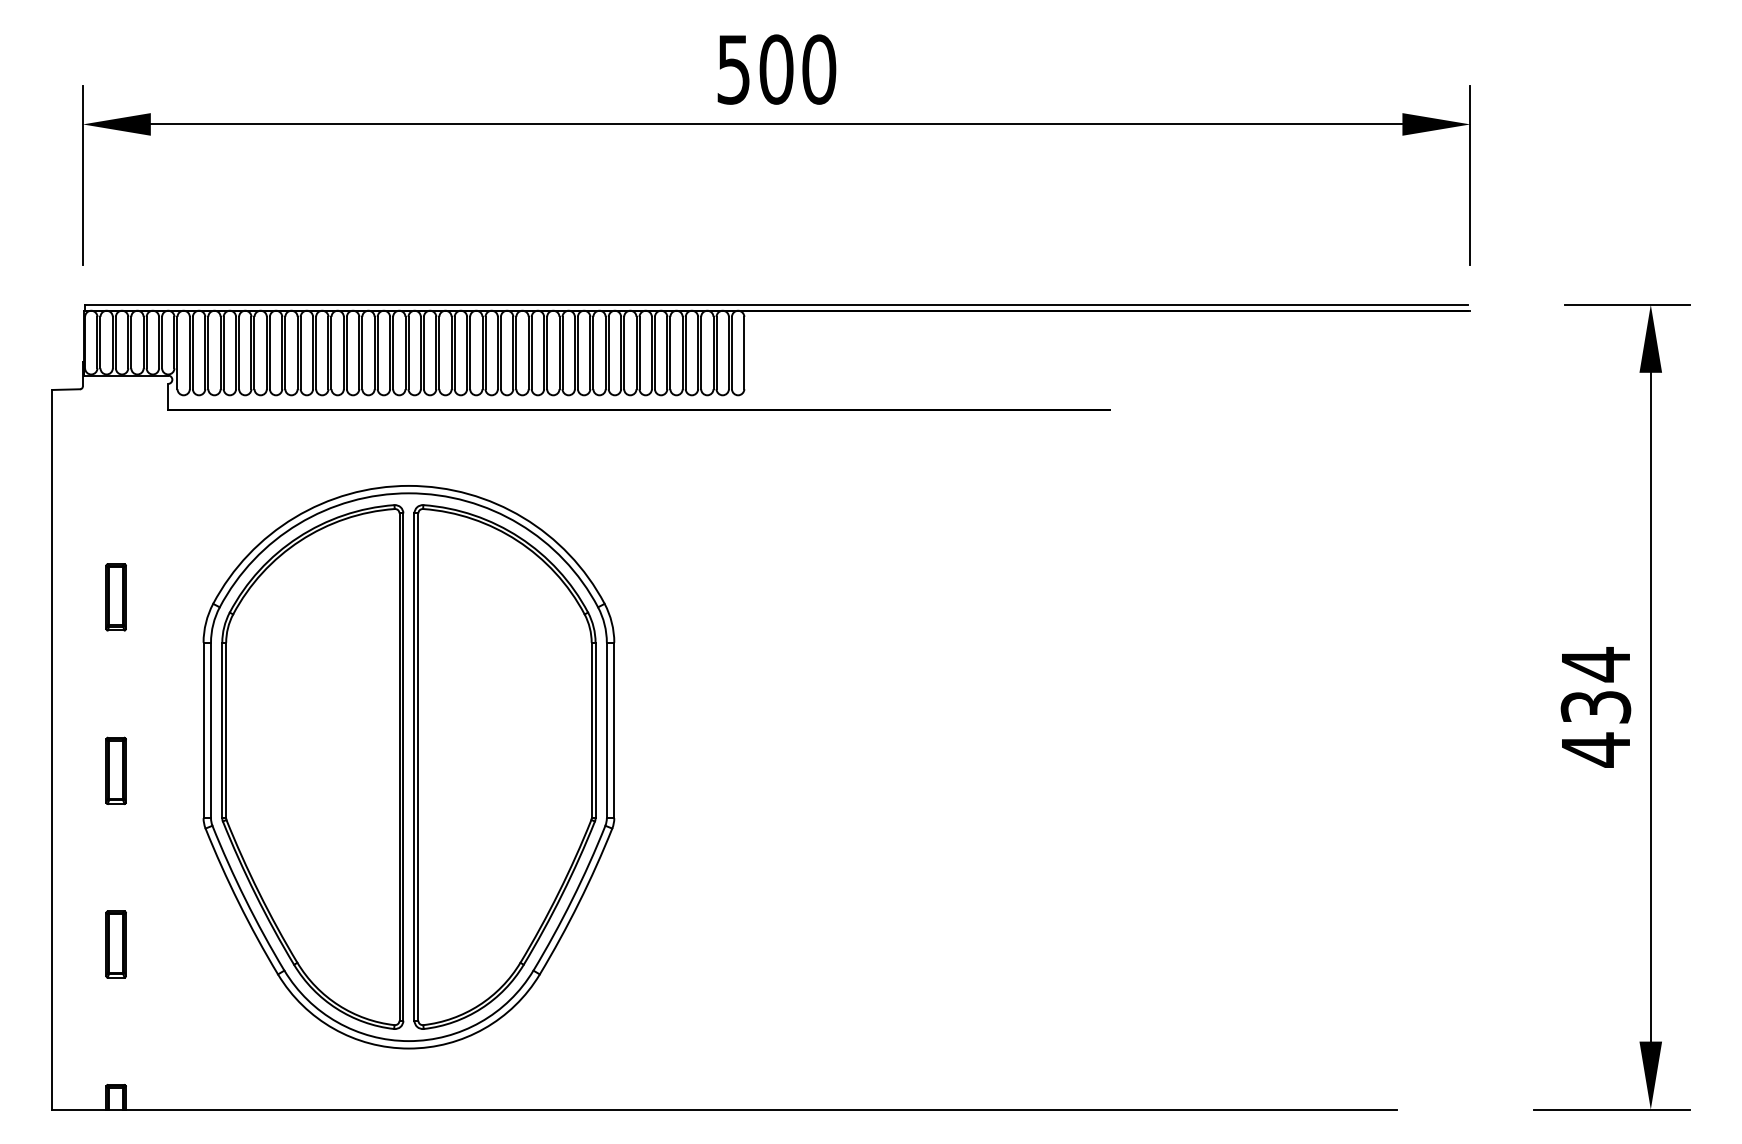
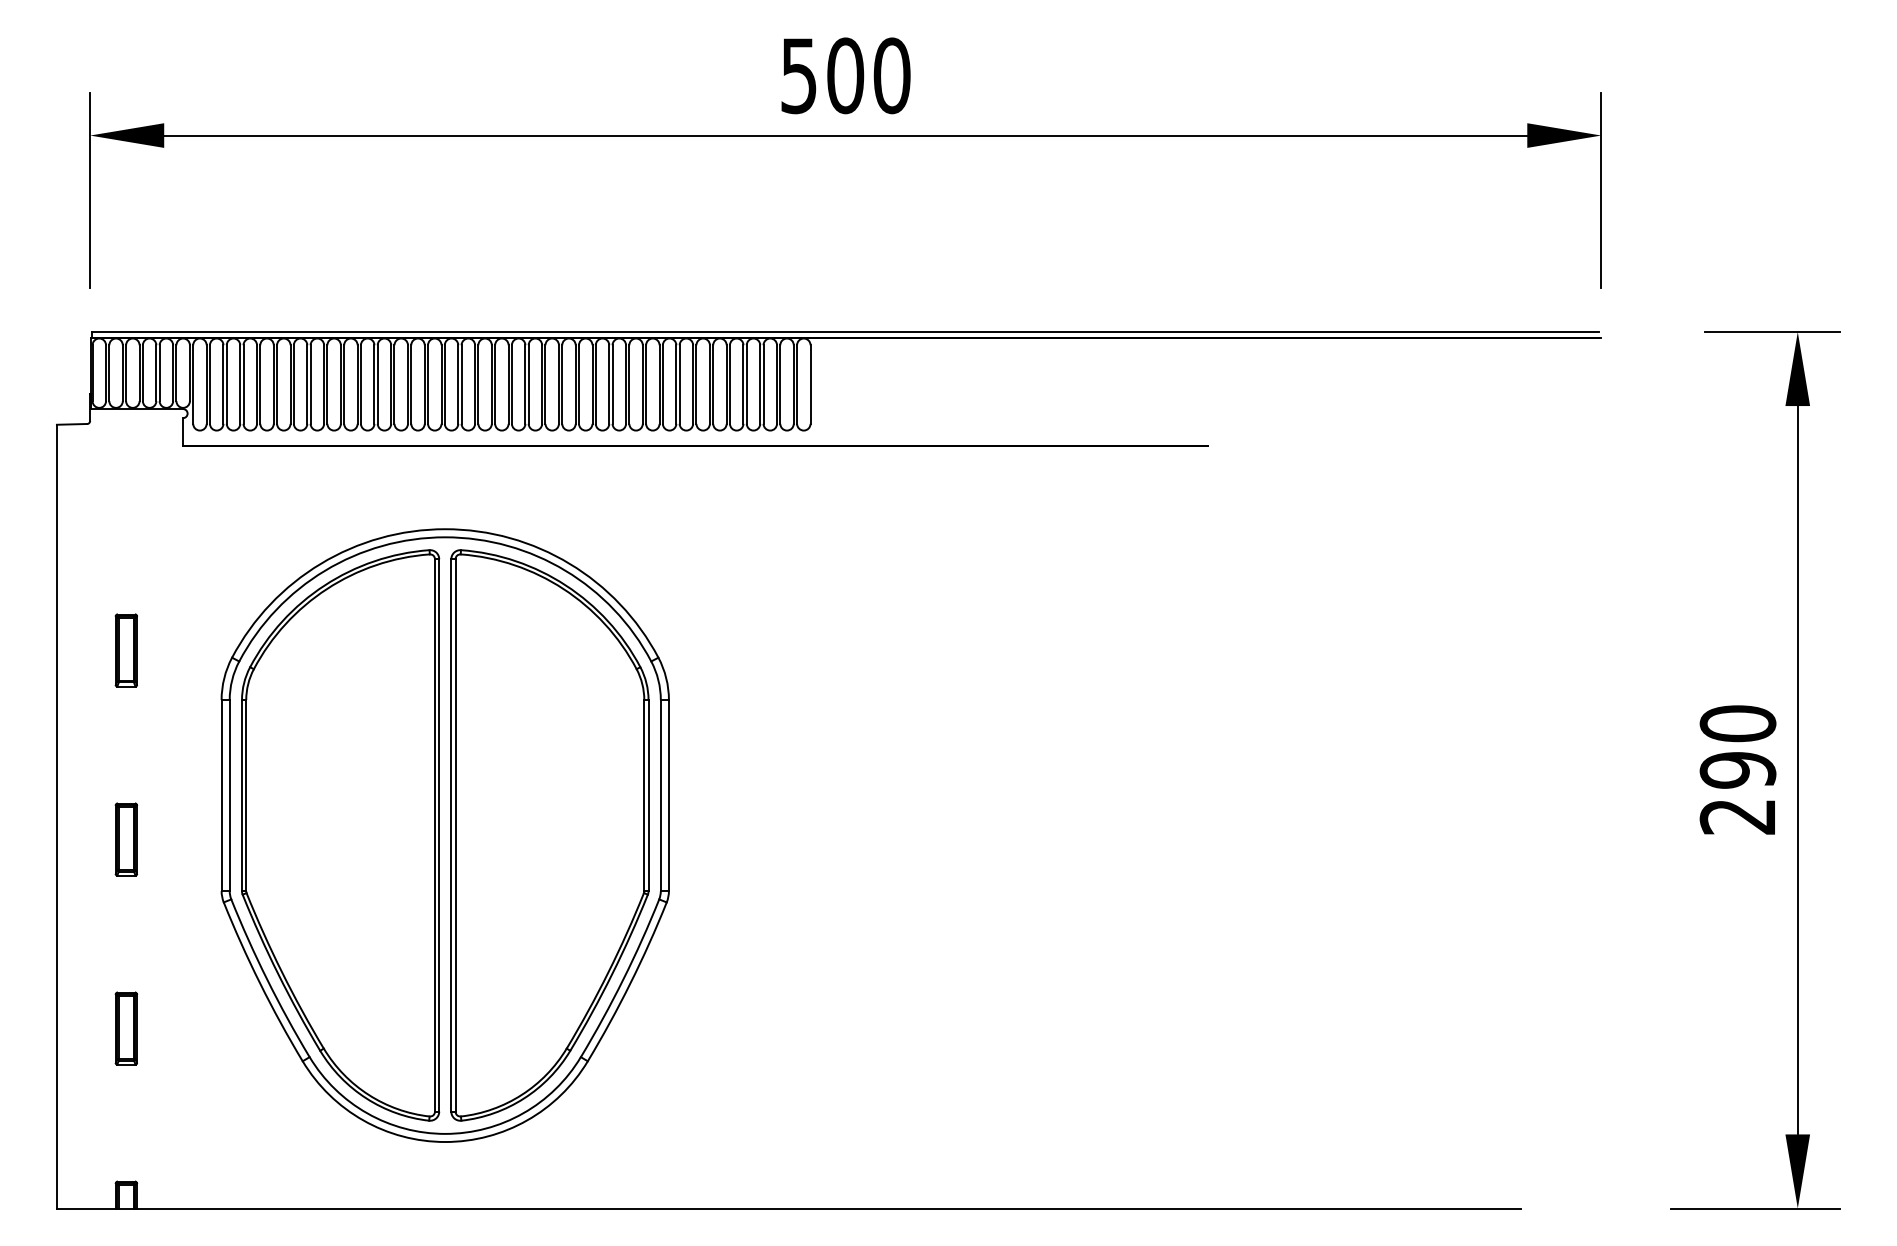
text: (1595, 707) -> (1737, 770), 434 -> 290

